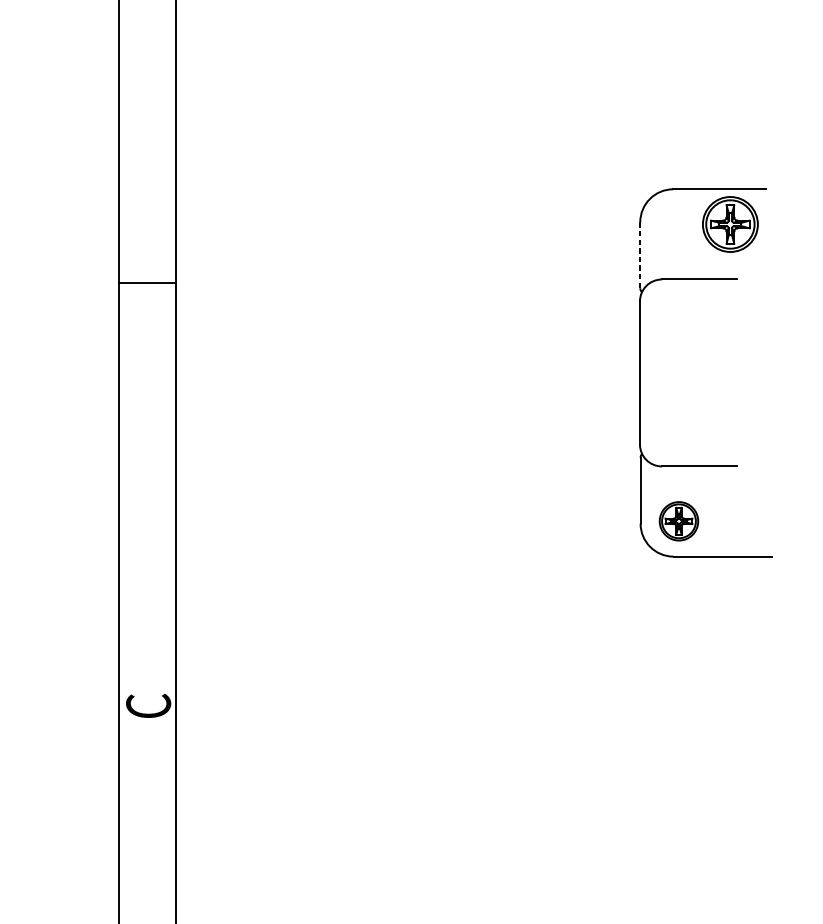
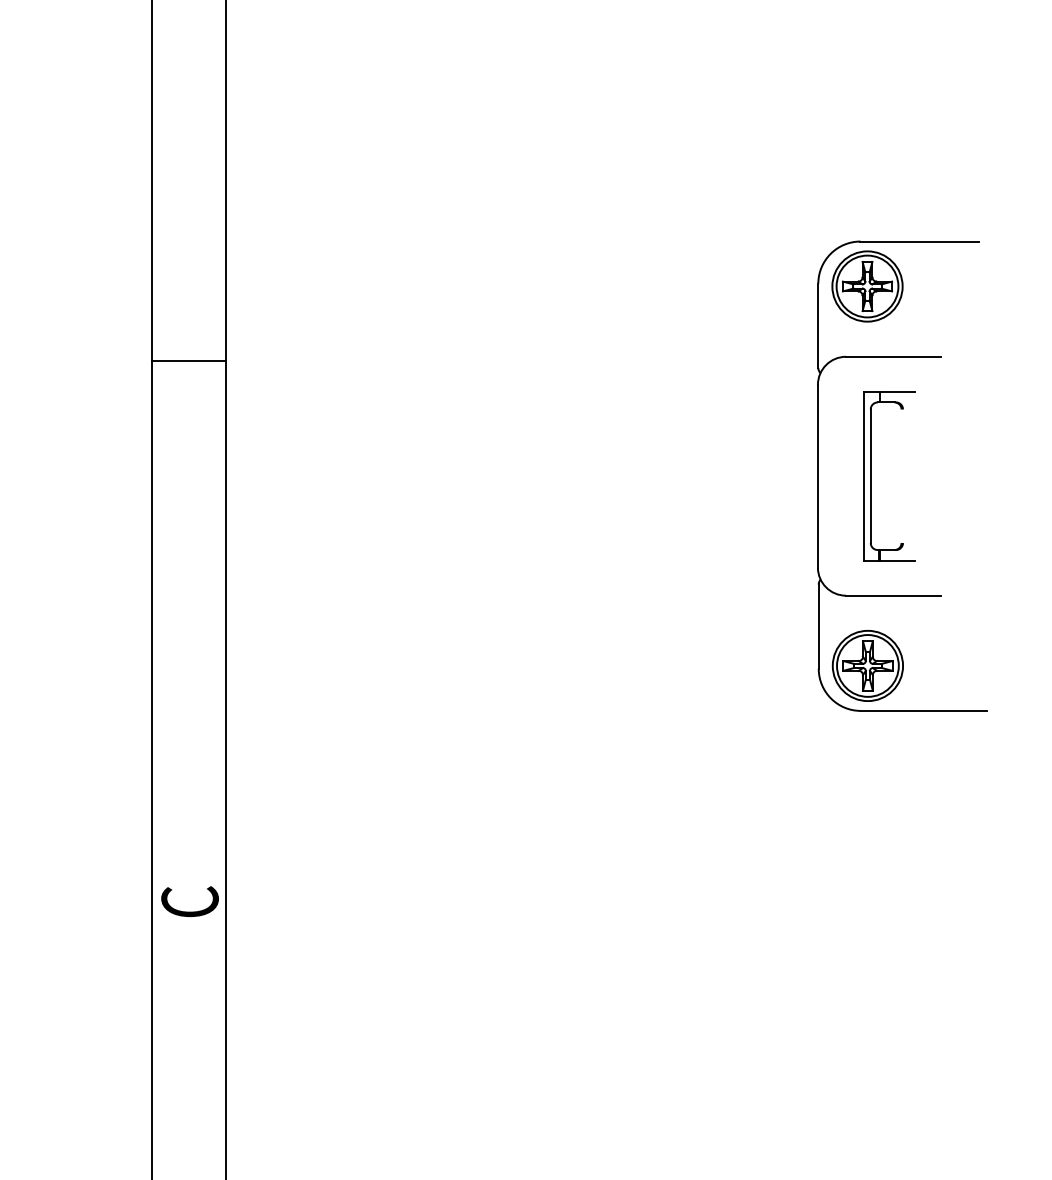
part: (730, 224) -> (867, 286), moved
line: (640, 255) -> (818, 326), dashed -> solid
part: (681, 373) -> (871, 476), added
part: (678, 521) -> (867, 665), size x1.43

